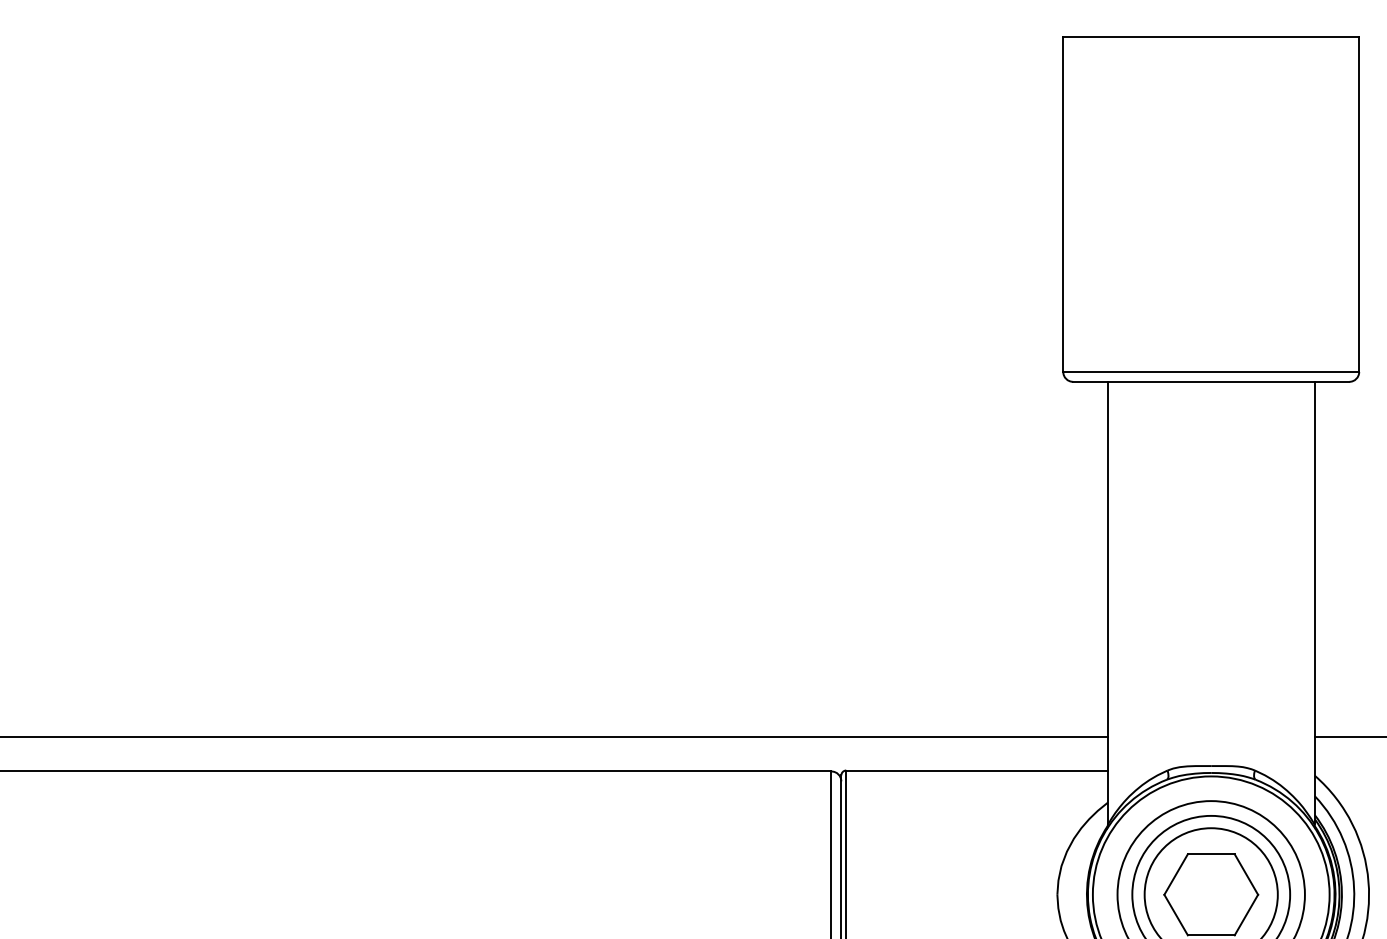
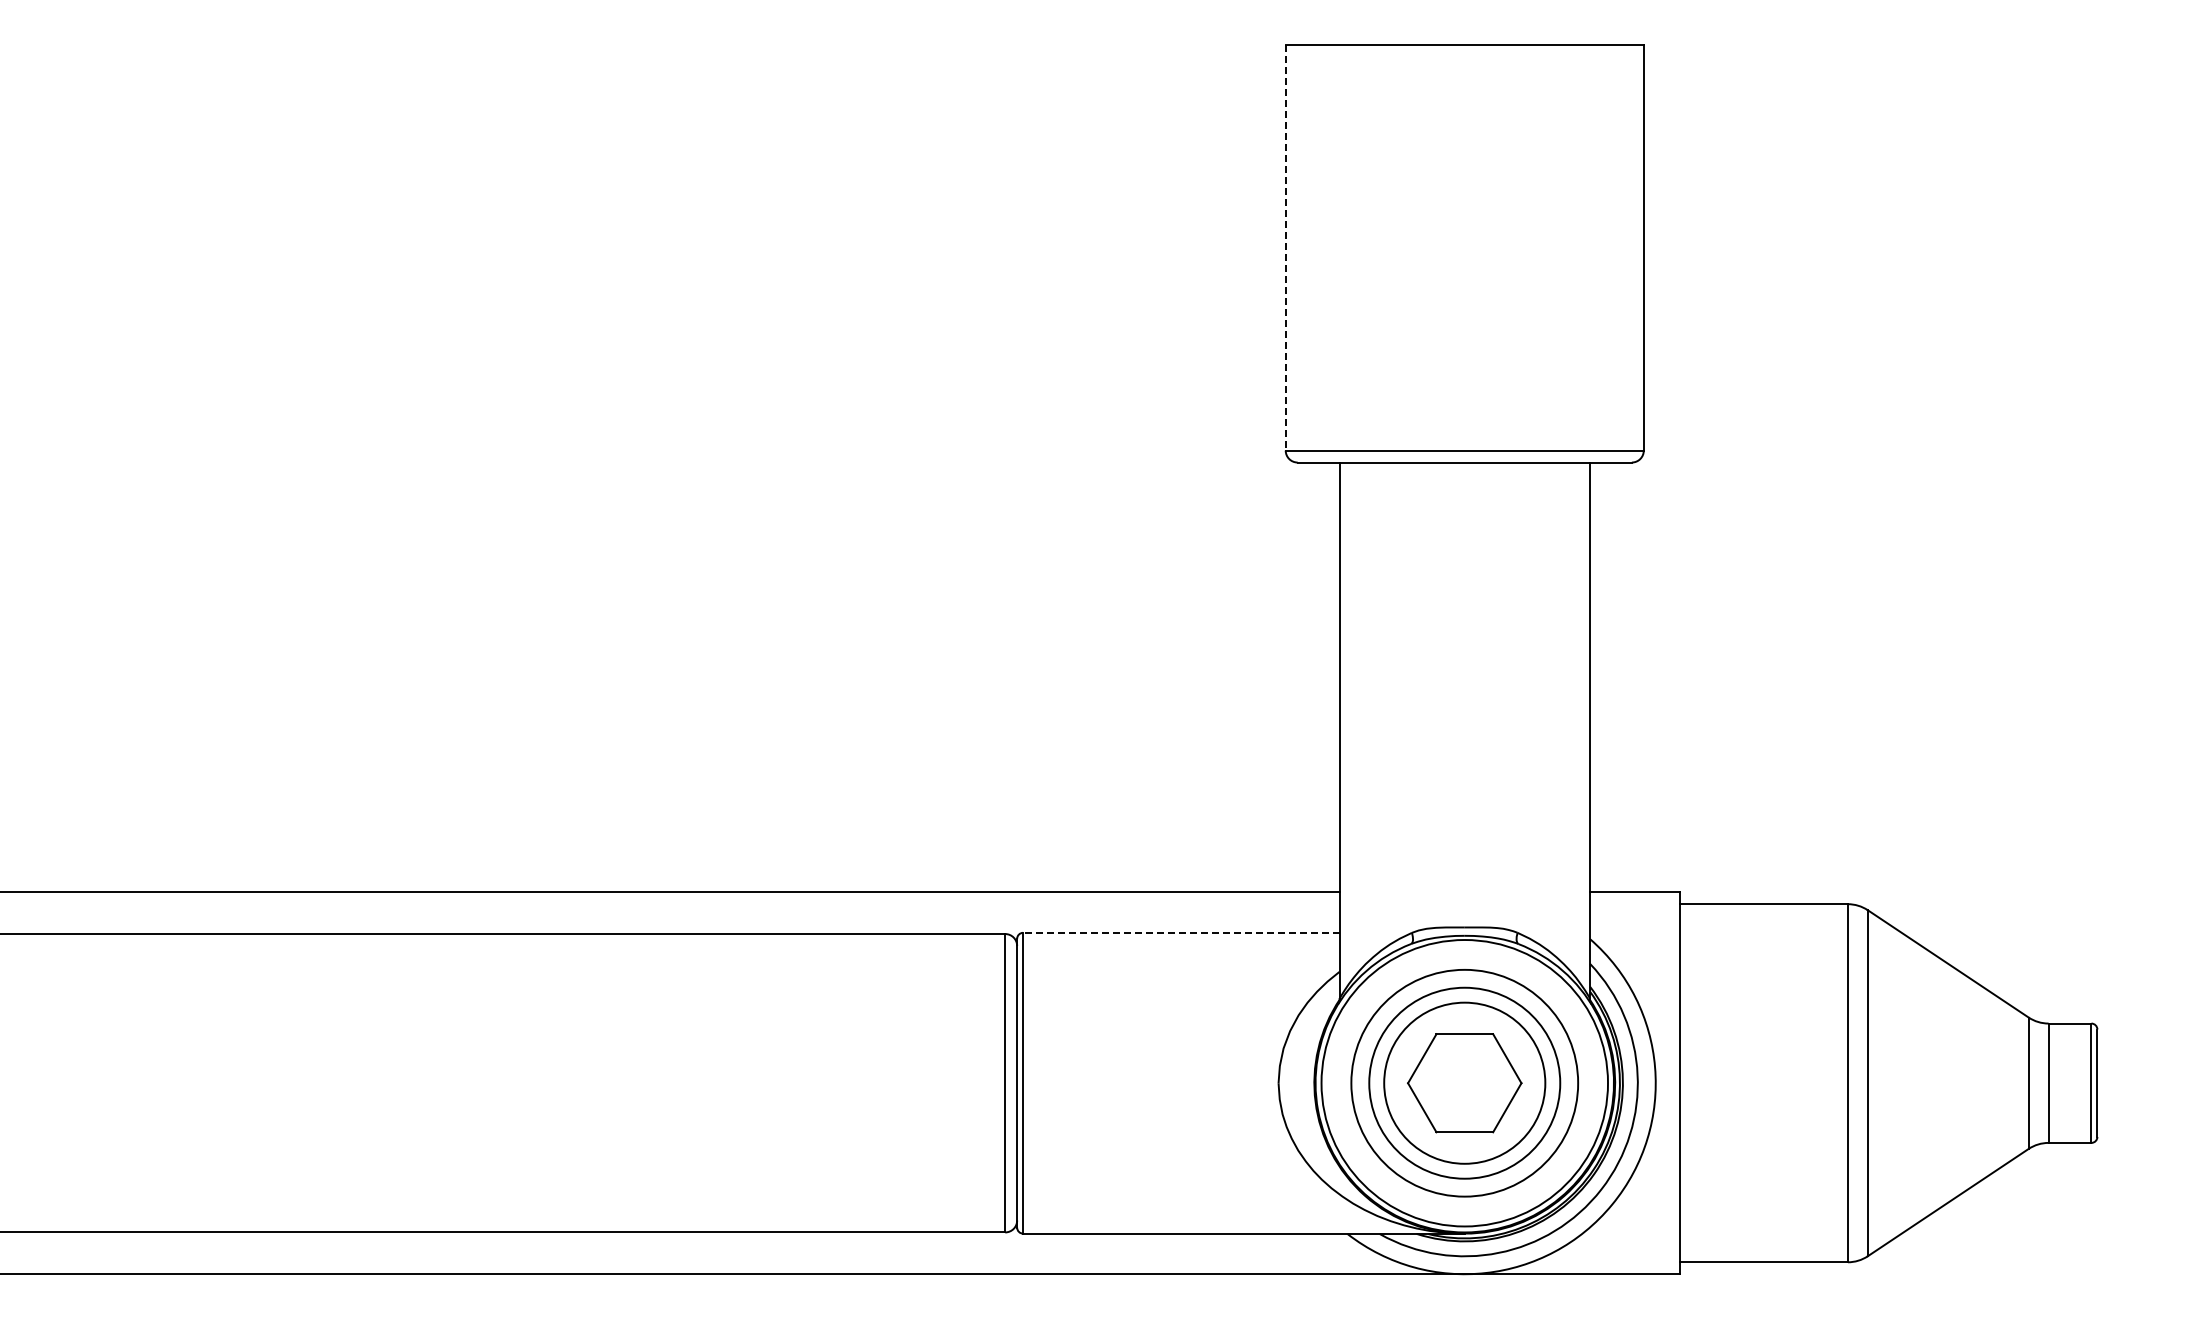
line: (1063, 204) -> (1285, 247), solid -> dashed
line: (976, 770) -> (1180, 932), solid -> dashed

